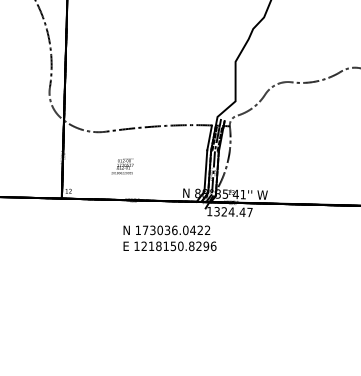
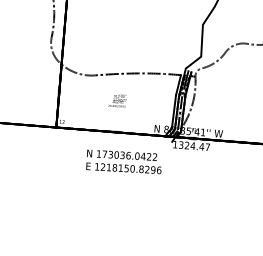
text: (122, 166) -> (117, 100), moved
text: (169, 238) -> (123, 162), moved

